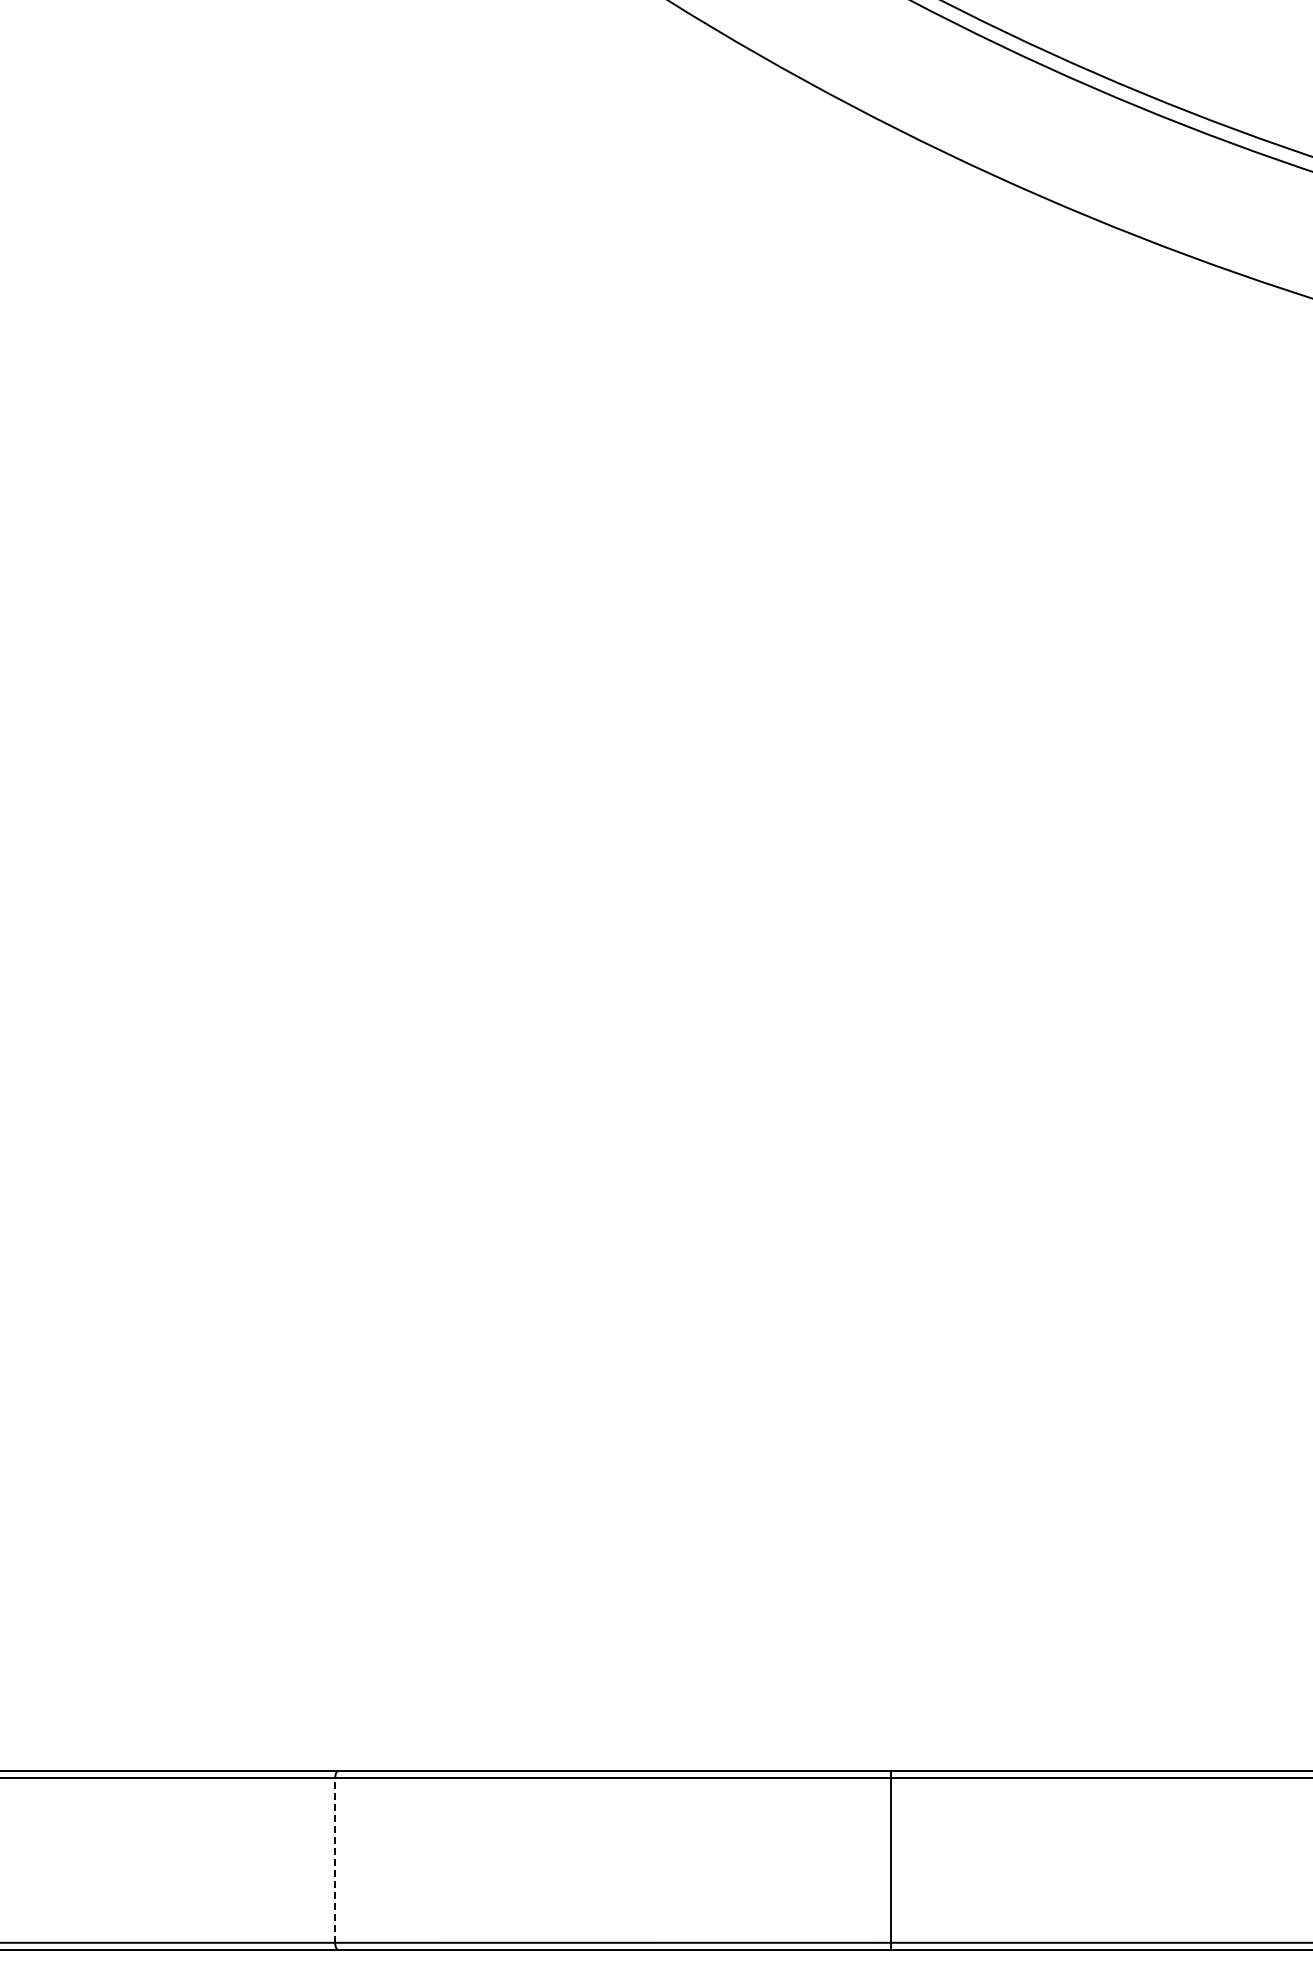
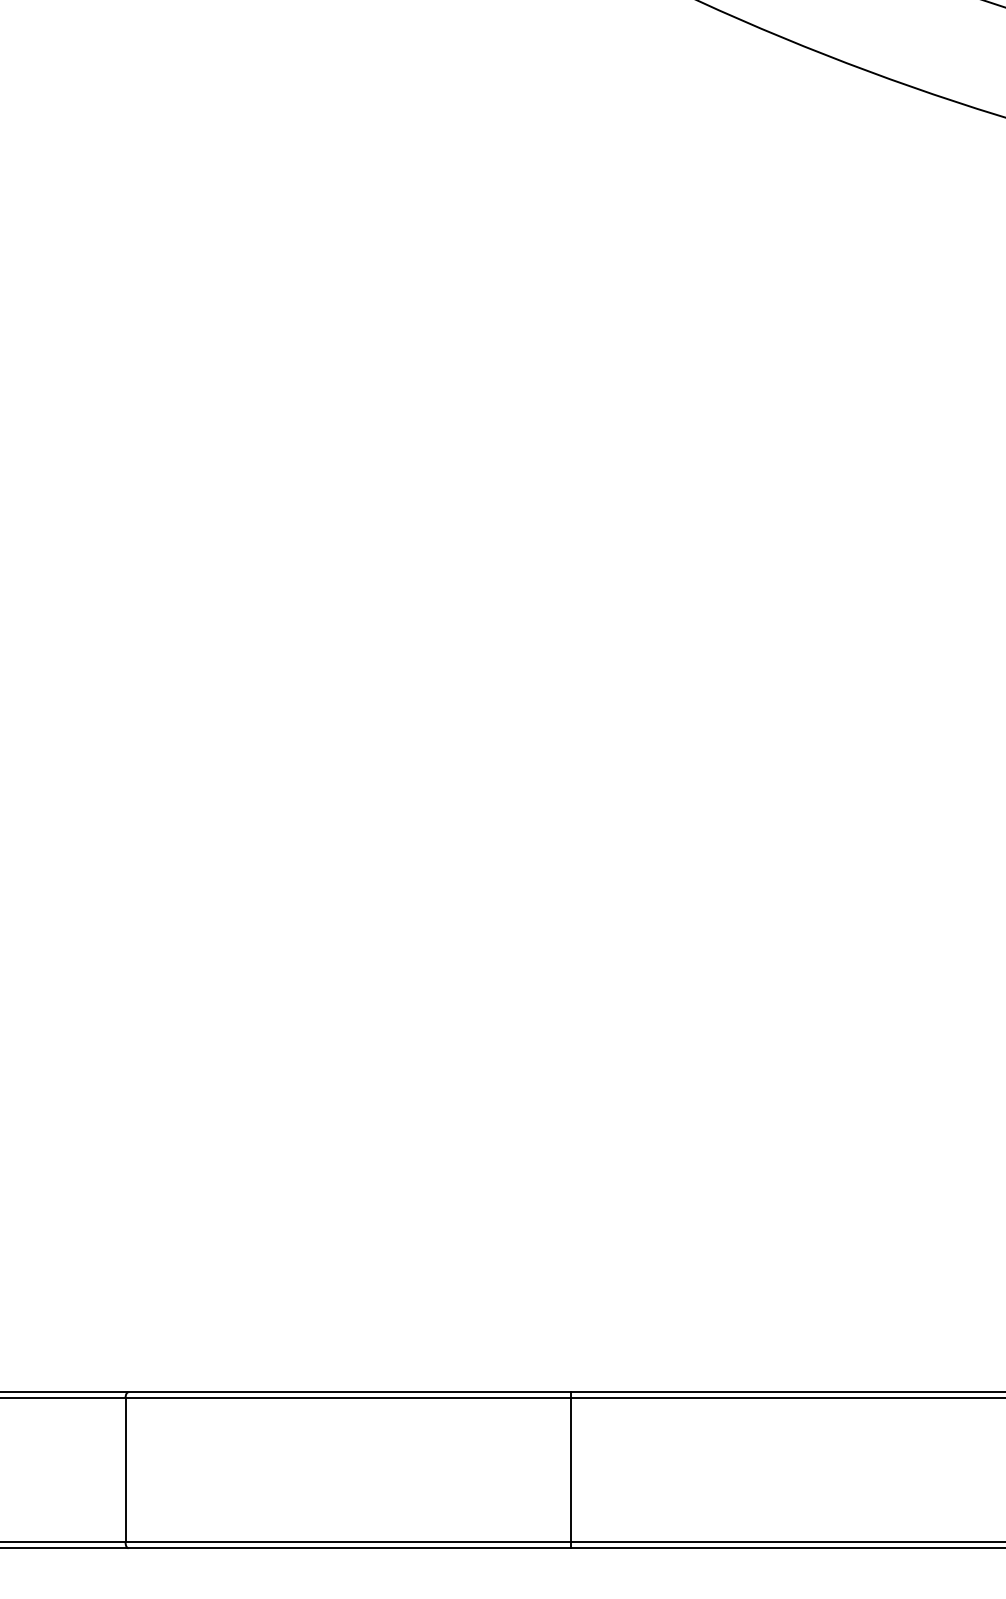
line: (335, 1859) -> (125, 1469), dashed -> solid
line: (890, 1860) -> (570, 1470), moved

